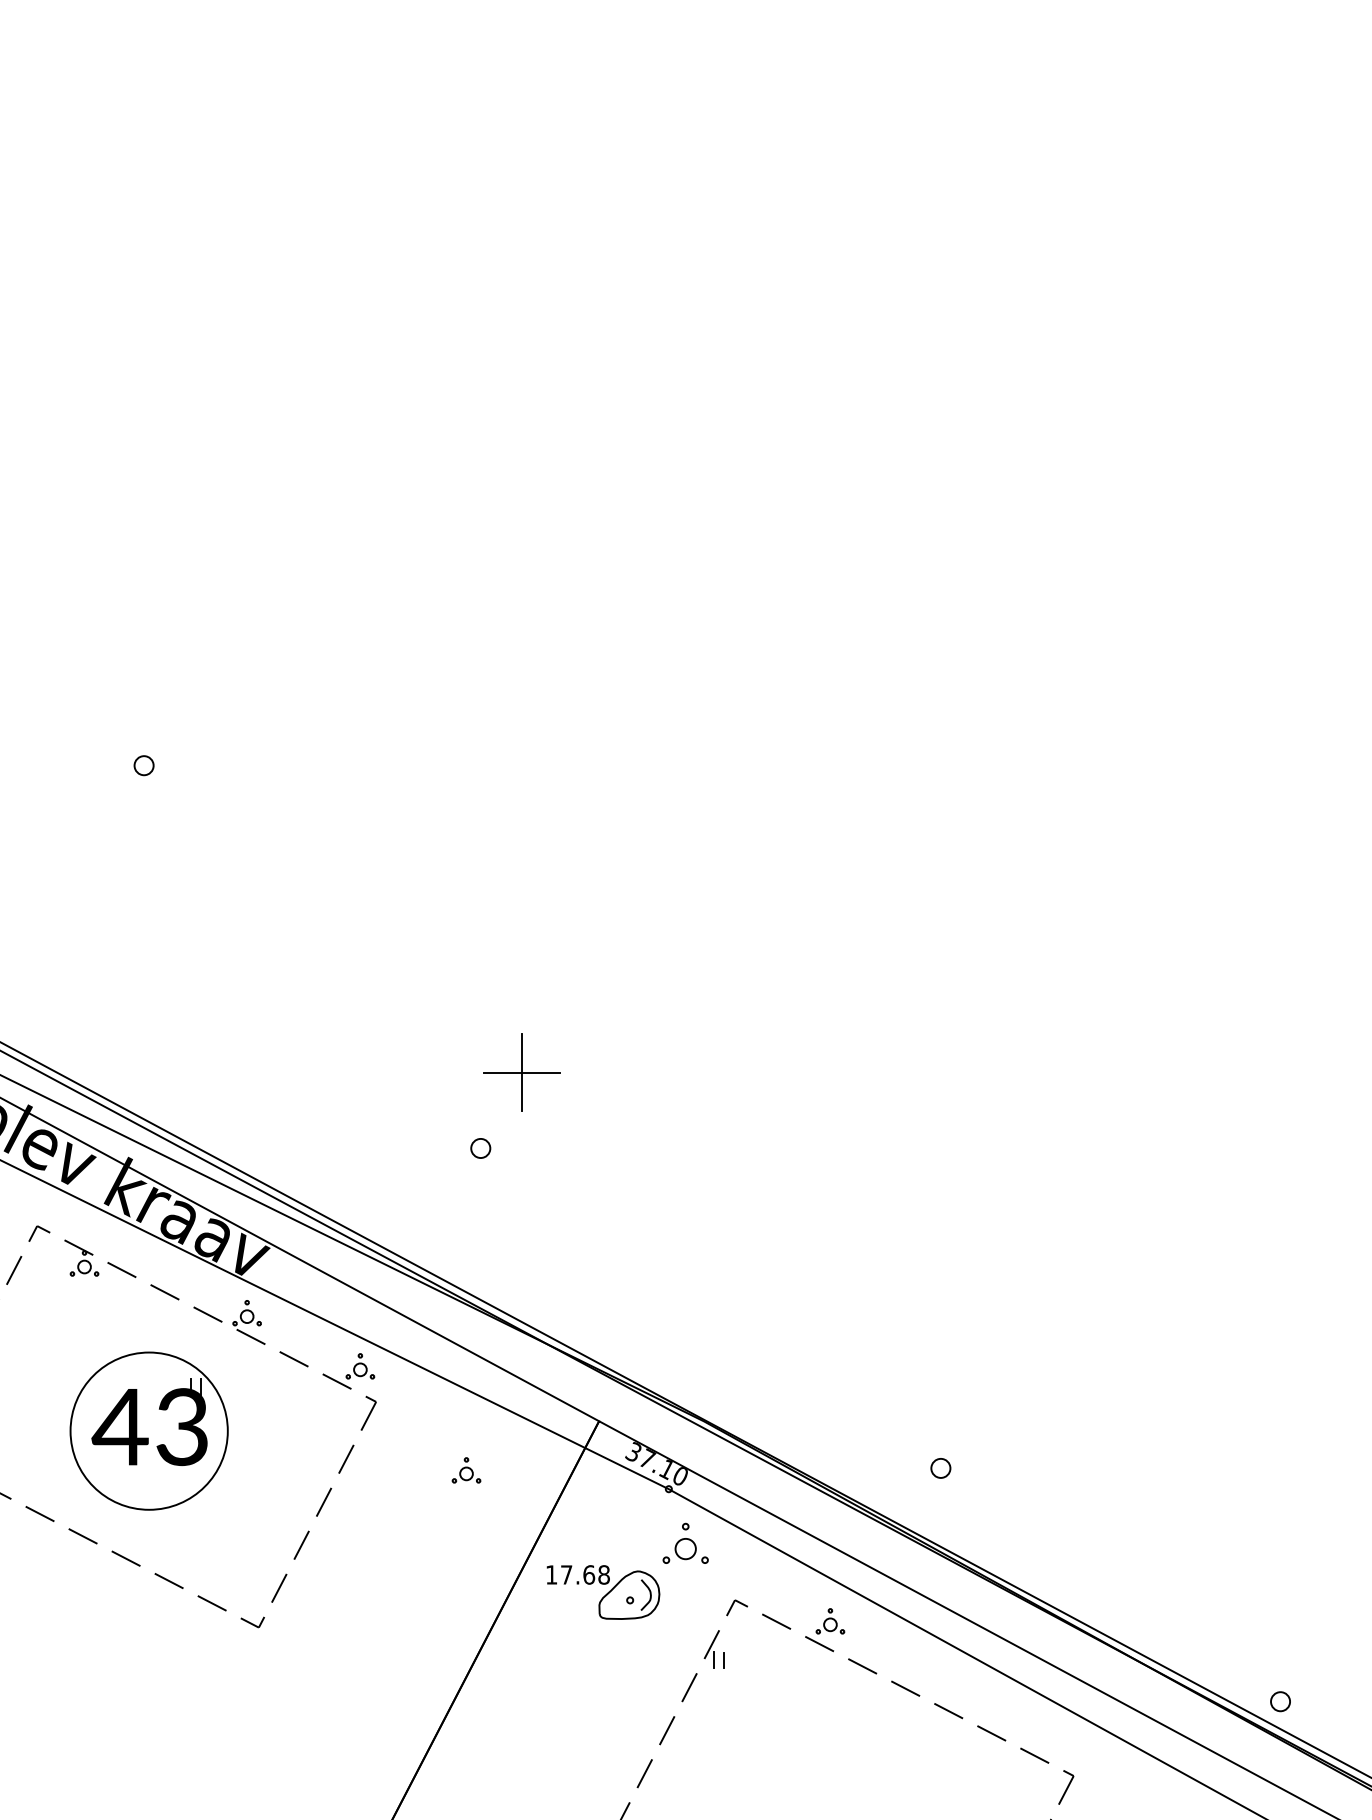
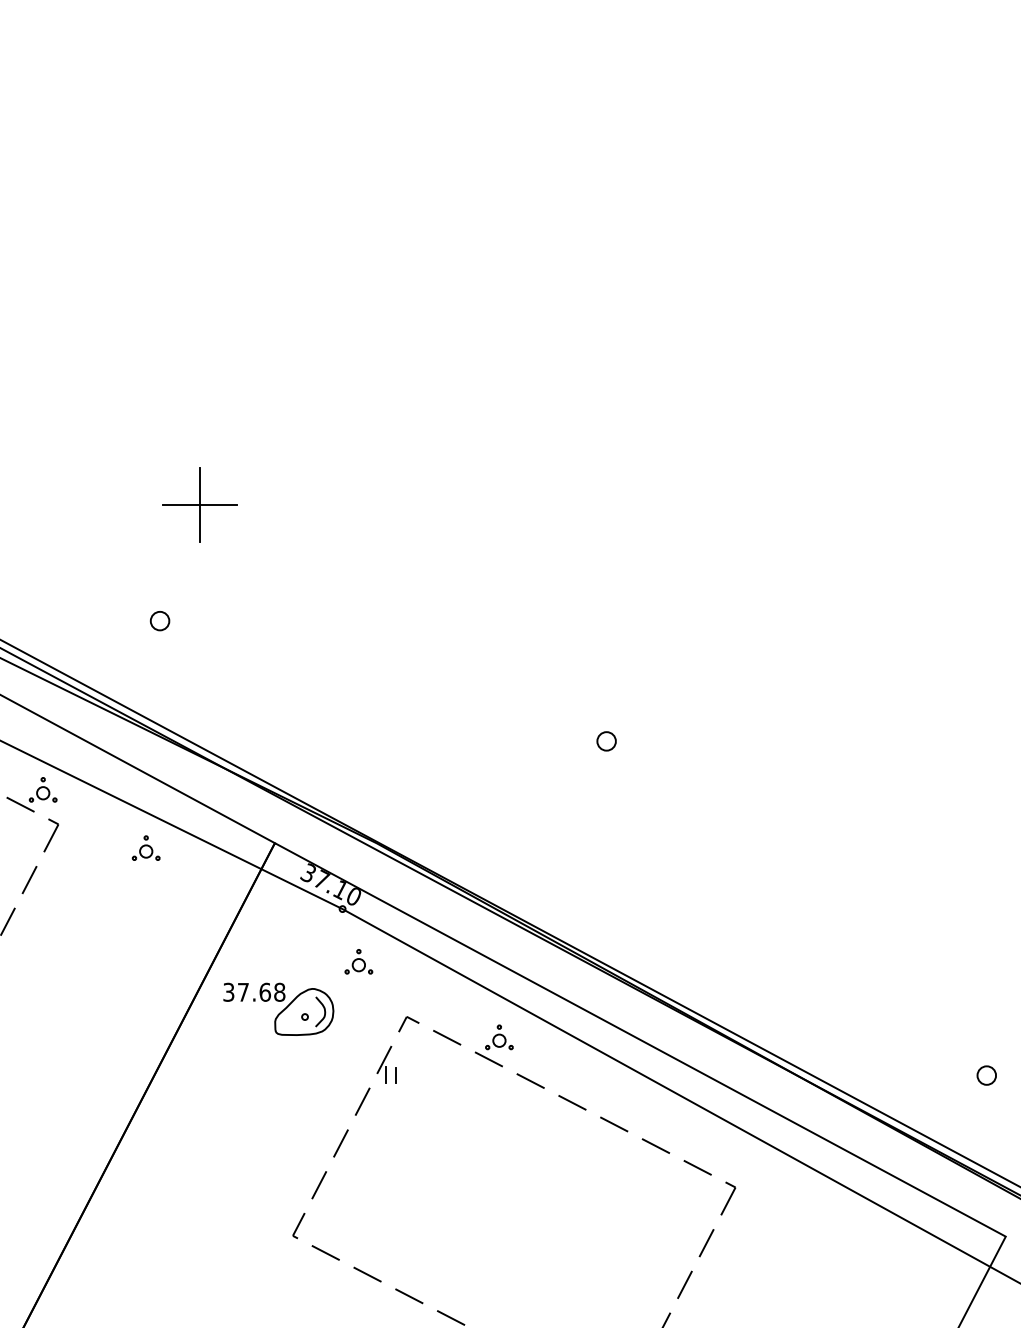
part: (480, 1148) -> (159, 621), moved
part: (940, 1468) -> (606, 741), moved
part: (466, 1470) -> (146, 848), moved
part: (685, 1543) -> (358, 961), size x0.62
text: (551, 1574) -> (228, 991), 17.68 -> 37.68
part: (1280, 1701) -> (986, 1075), moved

